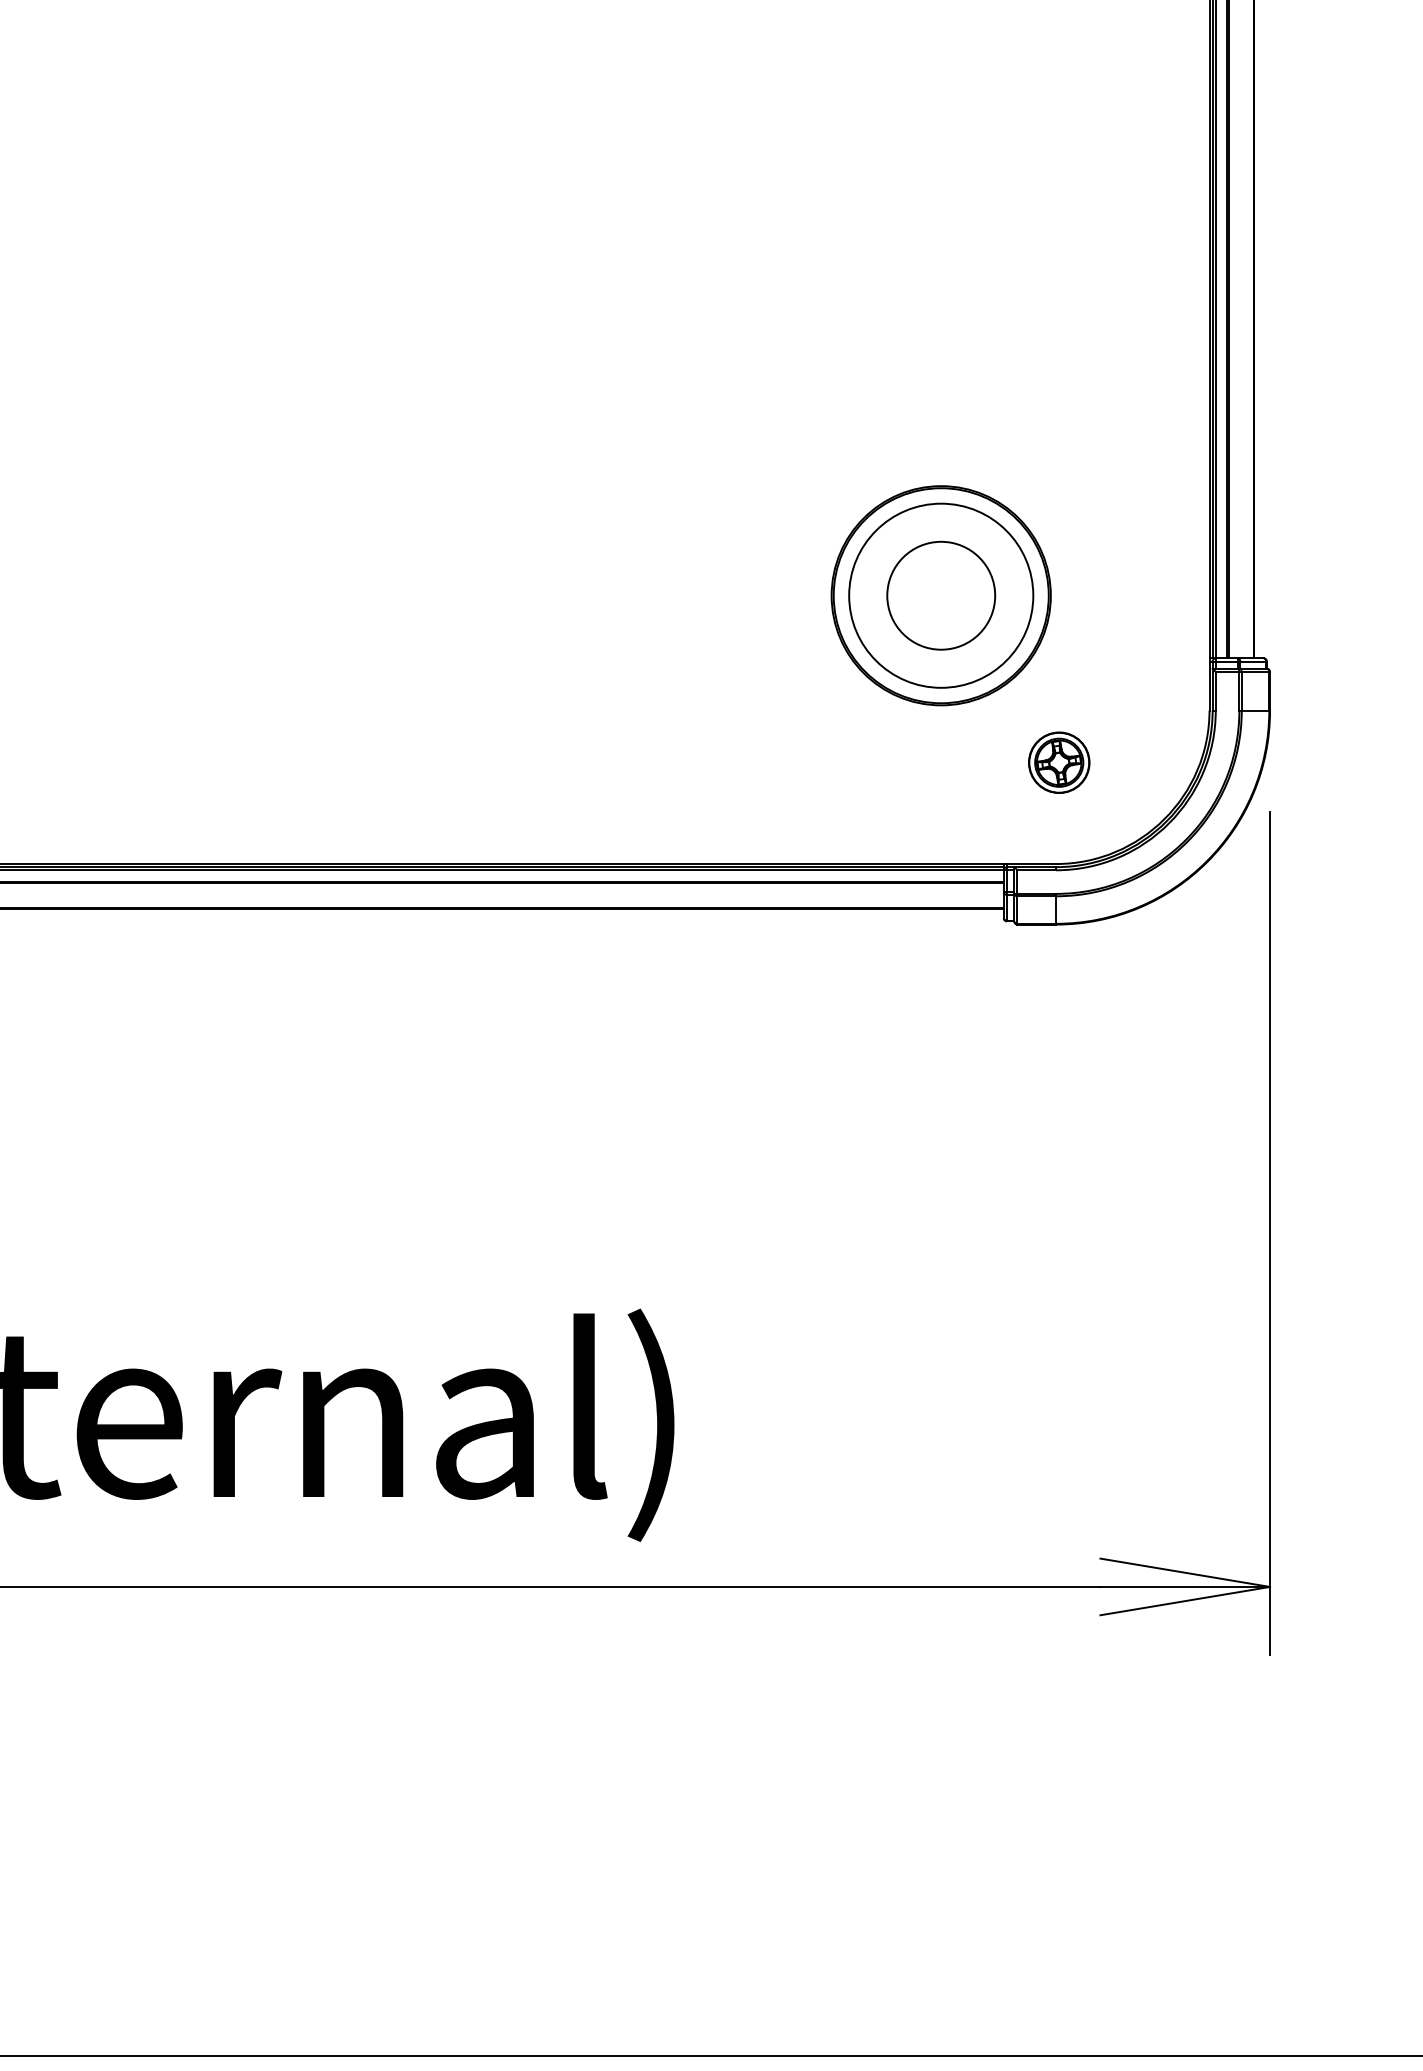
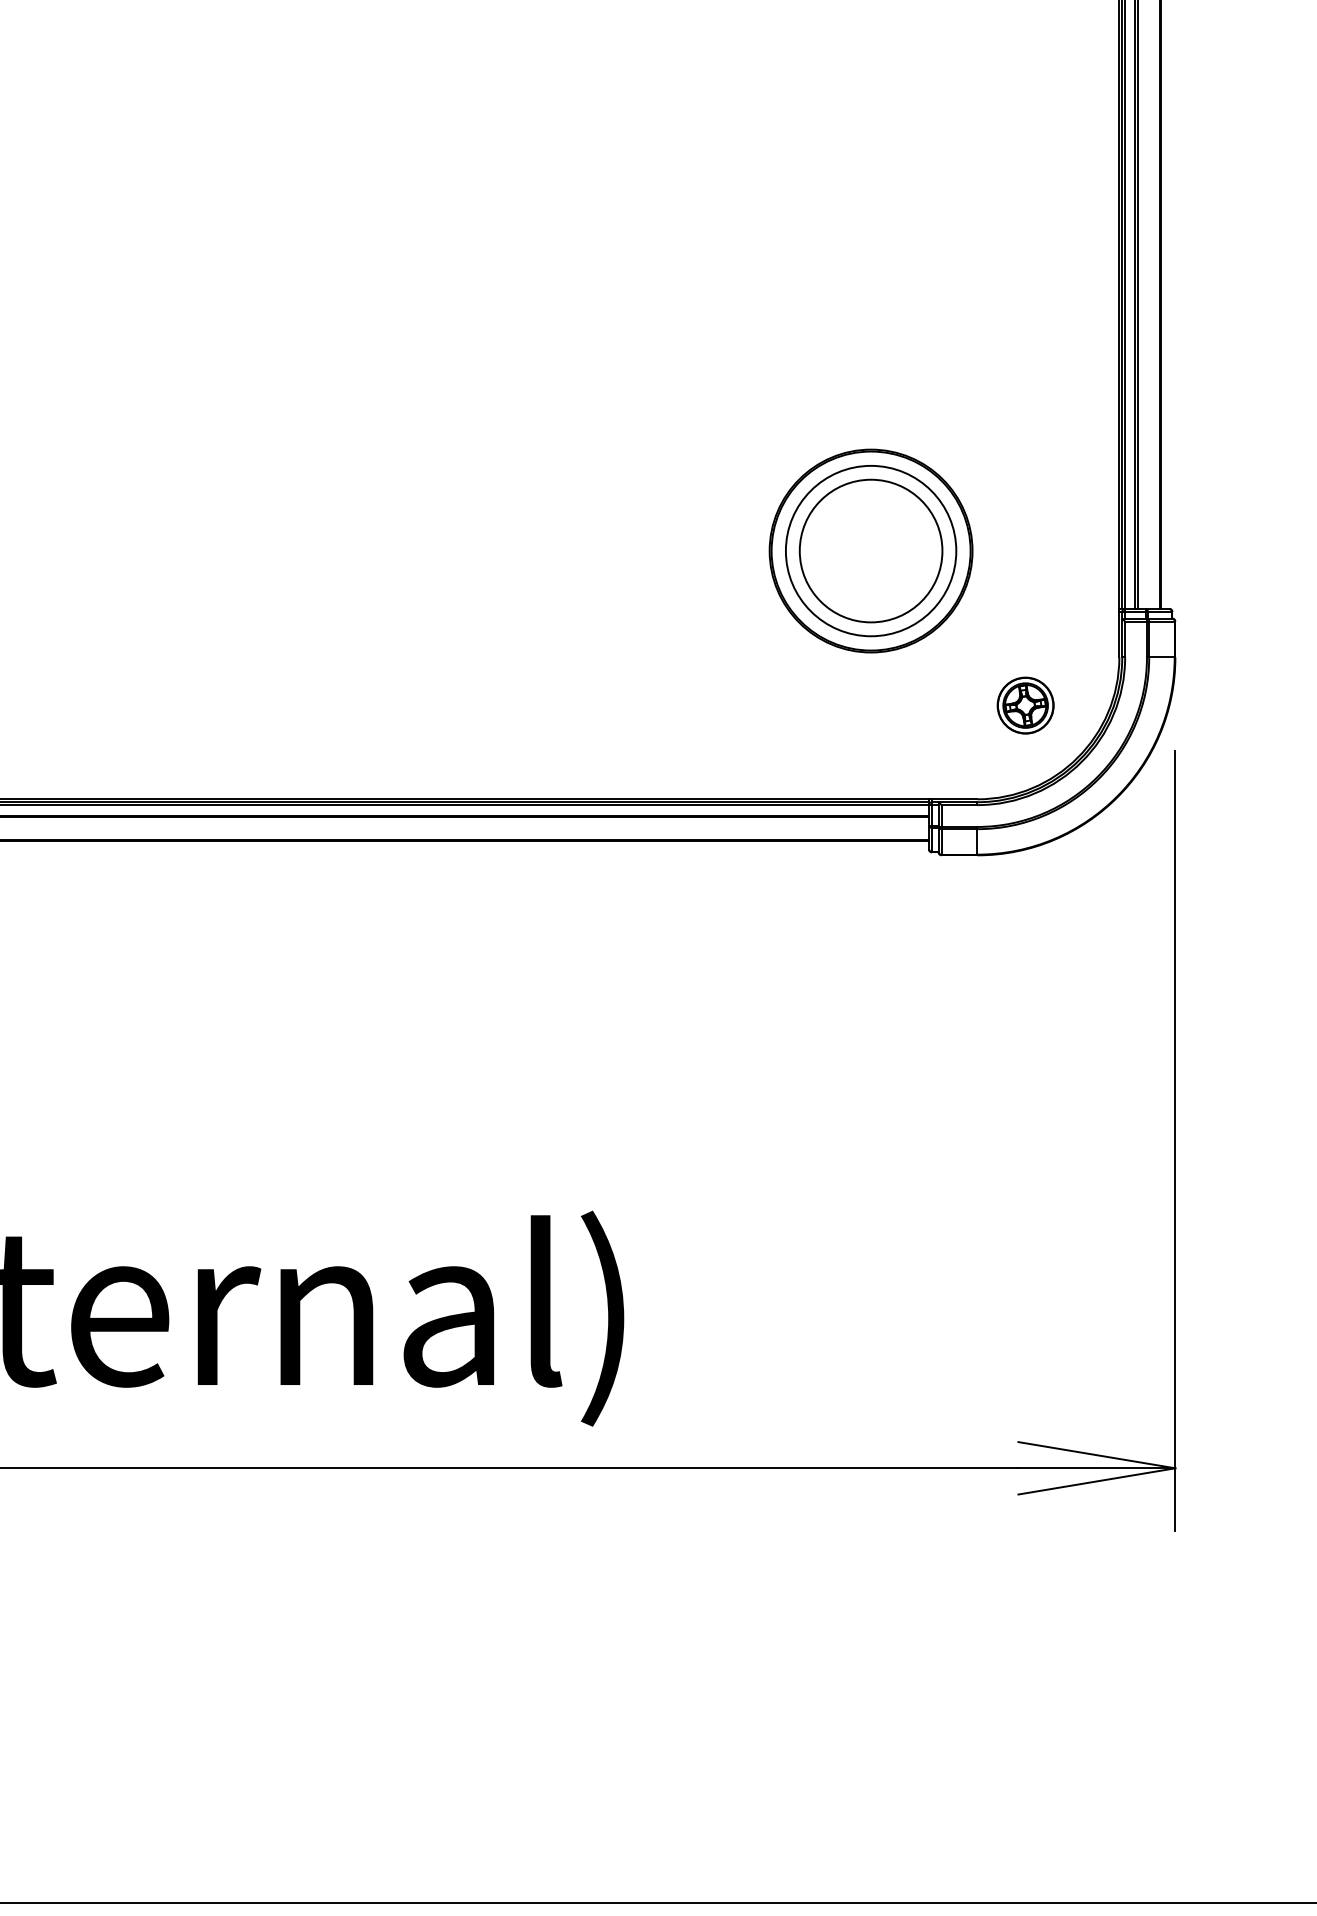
circle: (941, 595) -> (871, 550), size x1.43
part: (1059, 762) -> (1025, 705), moved

